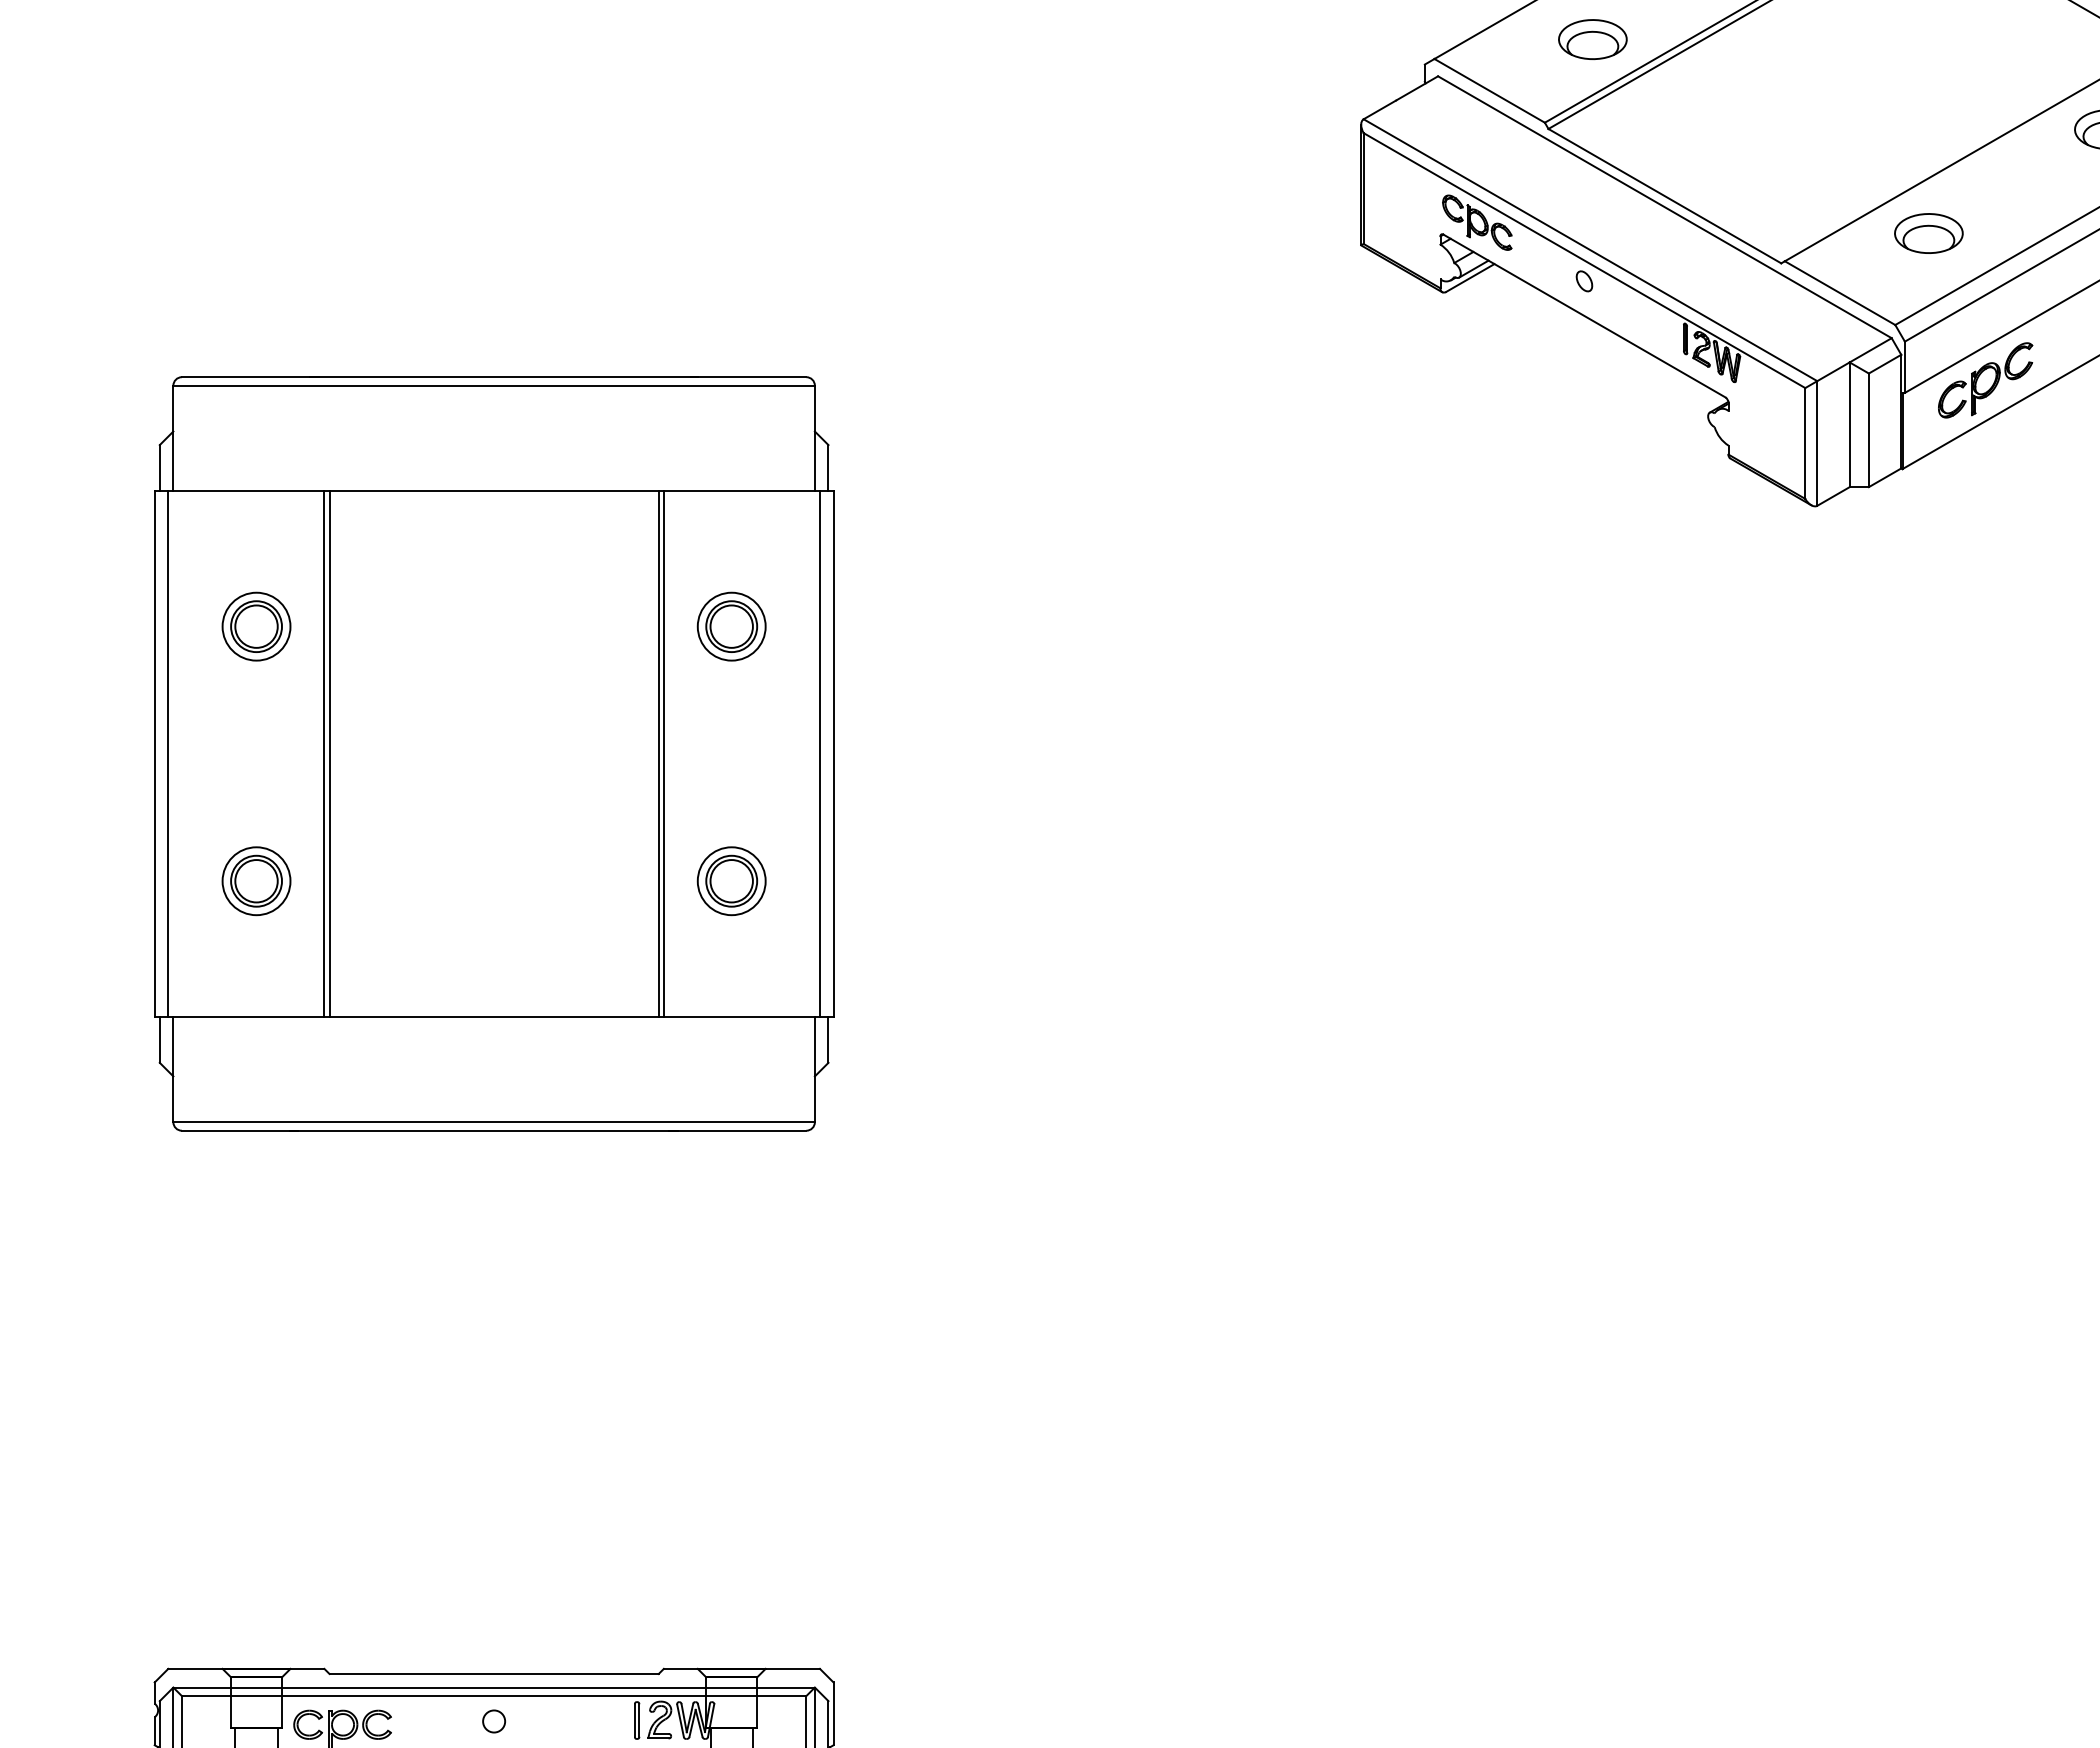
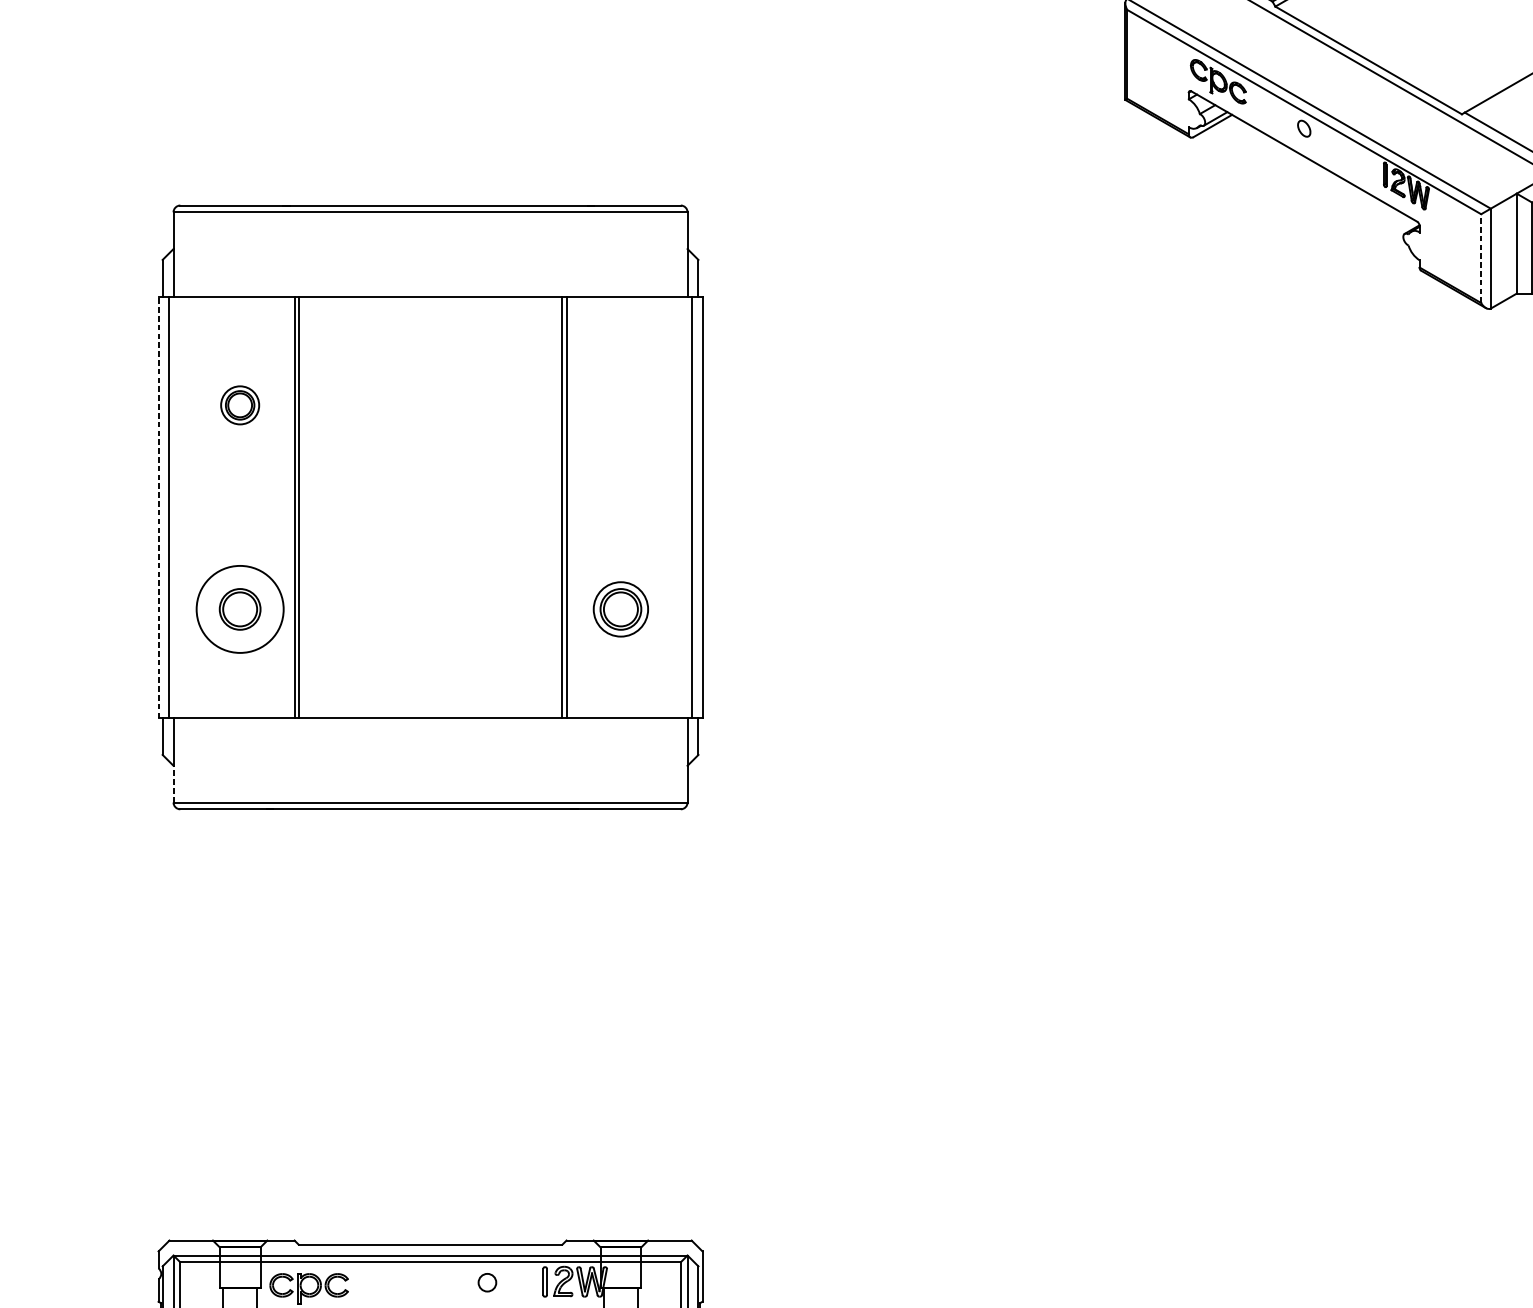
line: (1805, 443) -> (1481, 258), solid -> dashed
part: (256, 626) -> (240, 405), size x0.7
part: (731, 626) -> (620, 405), removed
line: (154, 753) -> (158, 507), solid -> dashed
circle: (256, 881) -> (240, 609), size x1.6
line: (173, 1099) -> (173, 784), solid -> dashed
circle: (494, 1721) -> (487, 1282), moved

